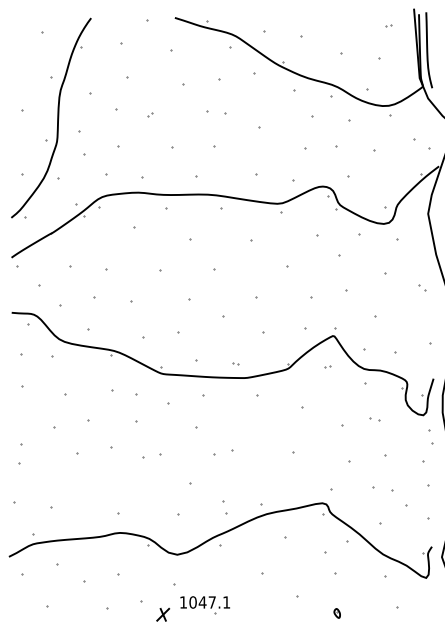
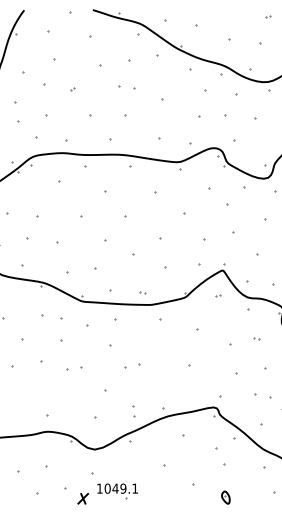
part: (375, 418) -> (257, 338), size x0.62
text: (211, 602) -> (122, 488), 1047.1 -> 1049.1
part: (336, 613) -> (225, 497), size x1.67

